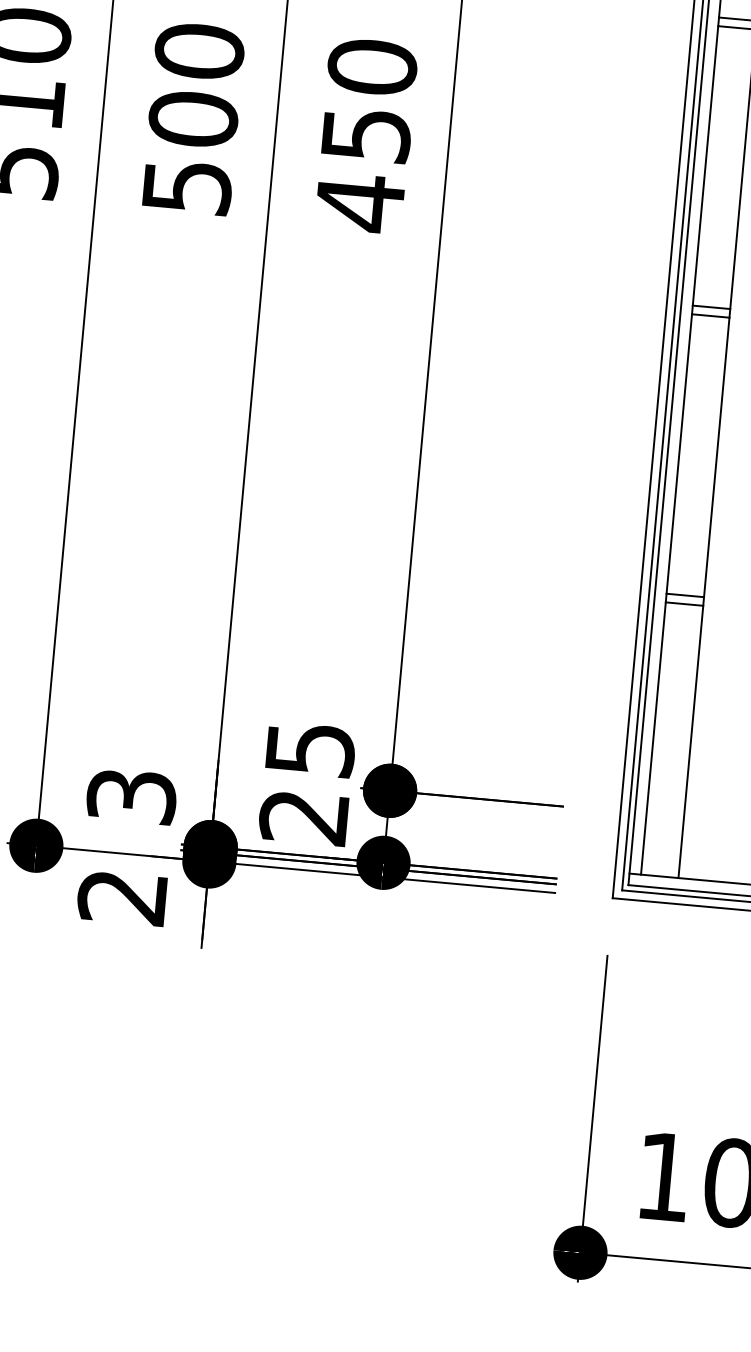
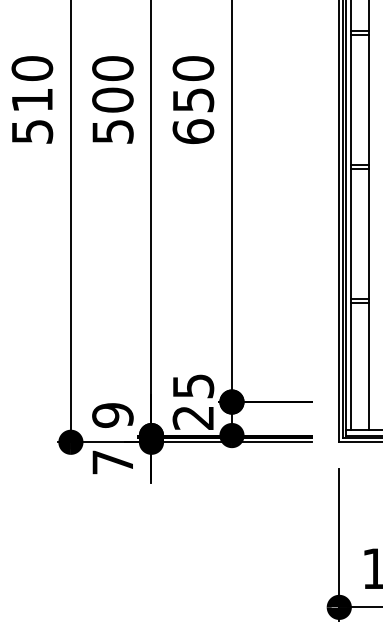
text: (360, 202) -> (193, 131), 450 -> 650
text: (130, 796) -> (112, 415), 3 -> 9
text: (121, 897) -> (112, 462), 2 -> 7

